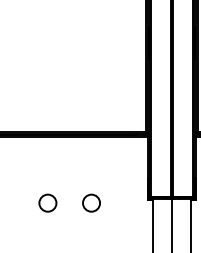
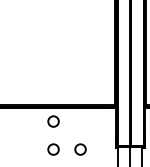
circle: (47, 157) -> (53, 121), added

